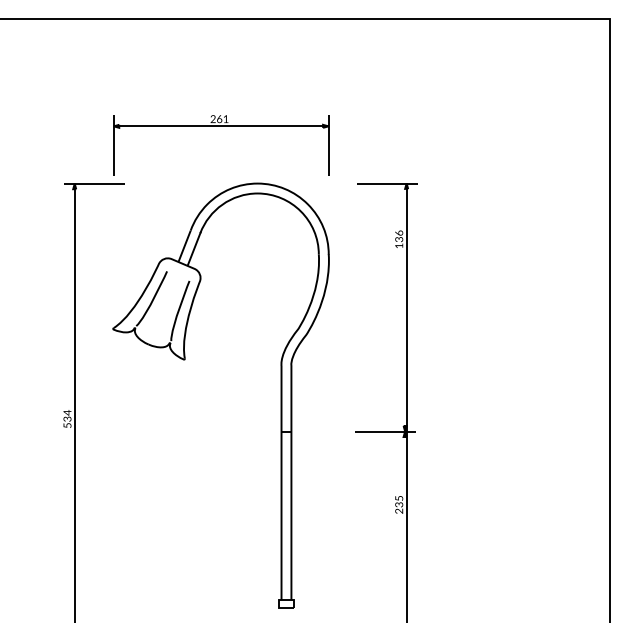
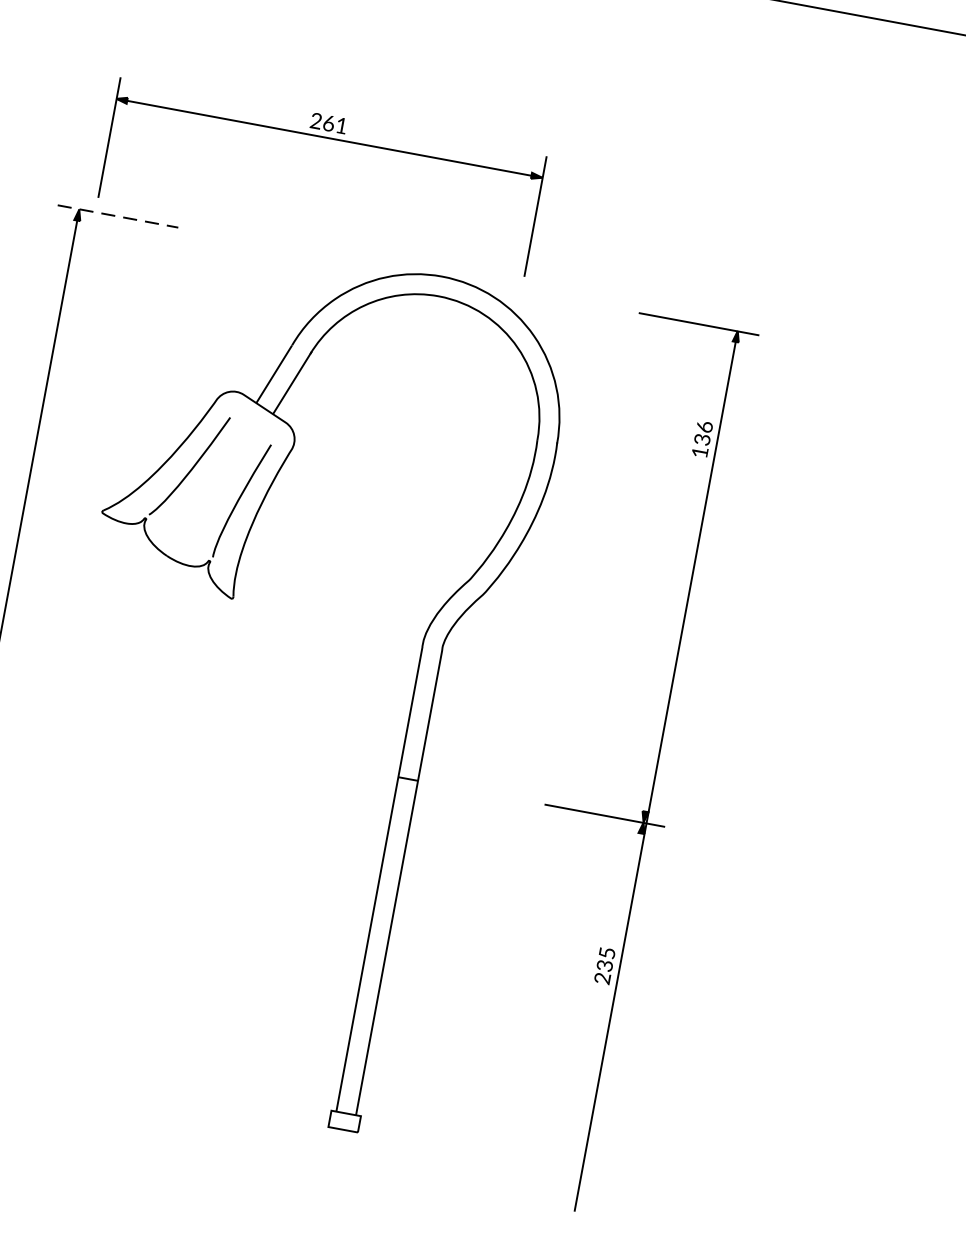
part: (221, 126) -> (329, 138), moved
line: (94, 183) -> (118, 216), solid -> dashed

